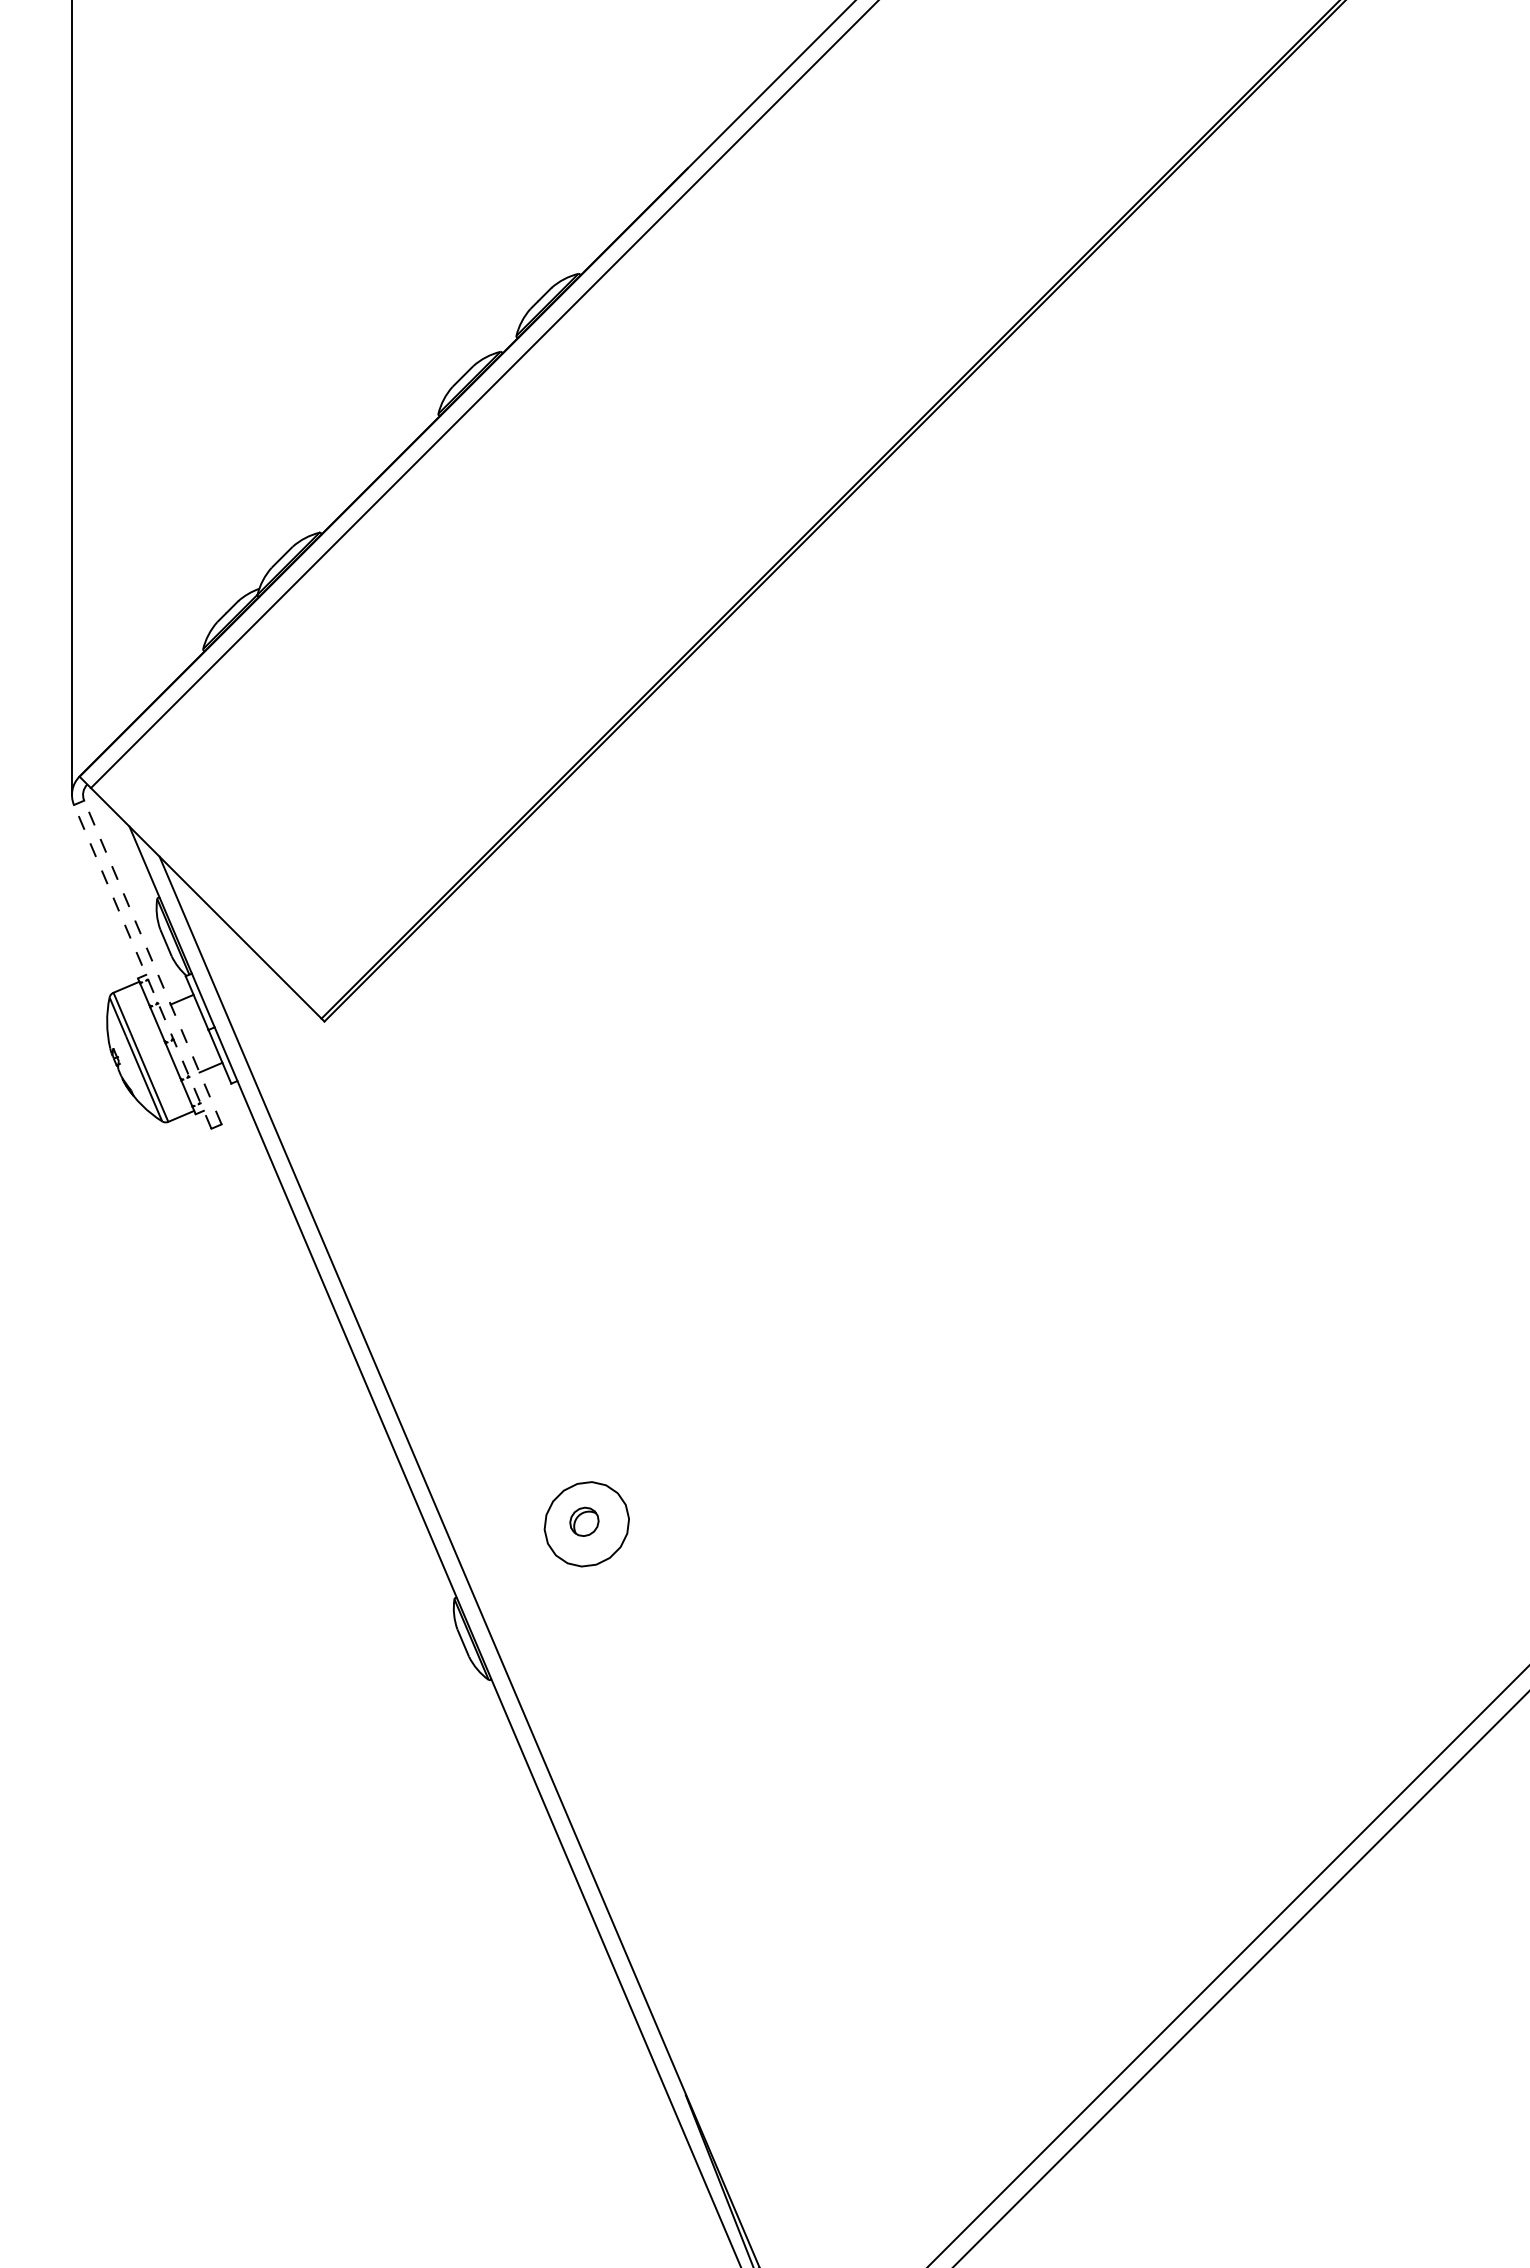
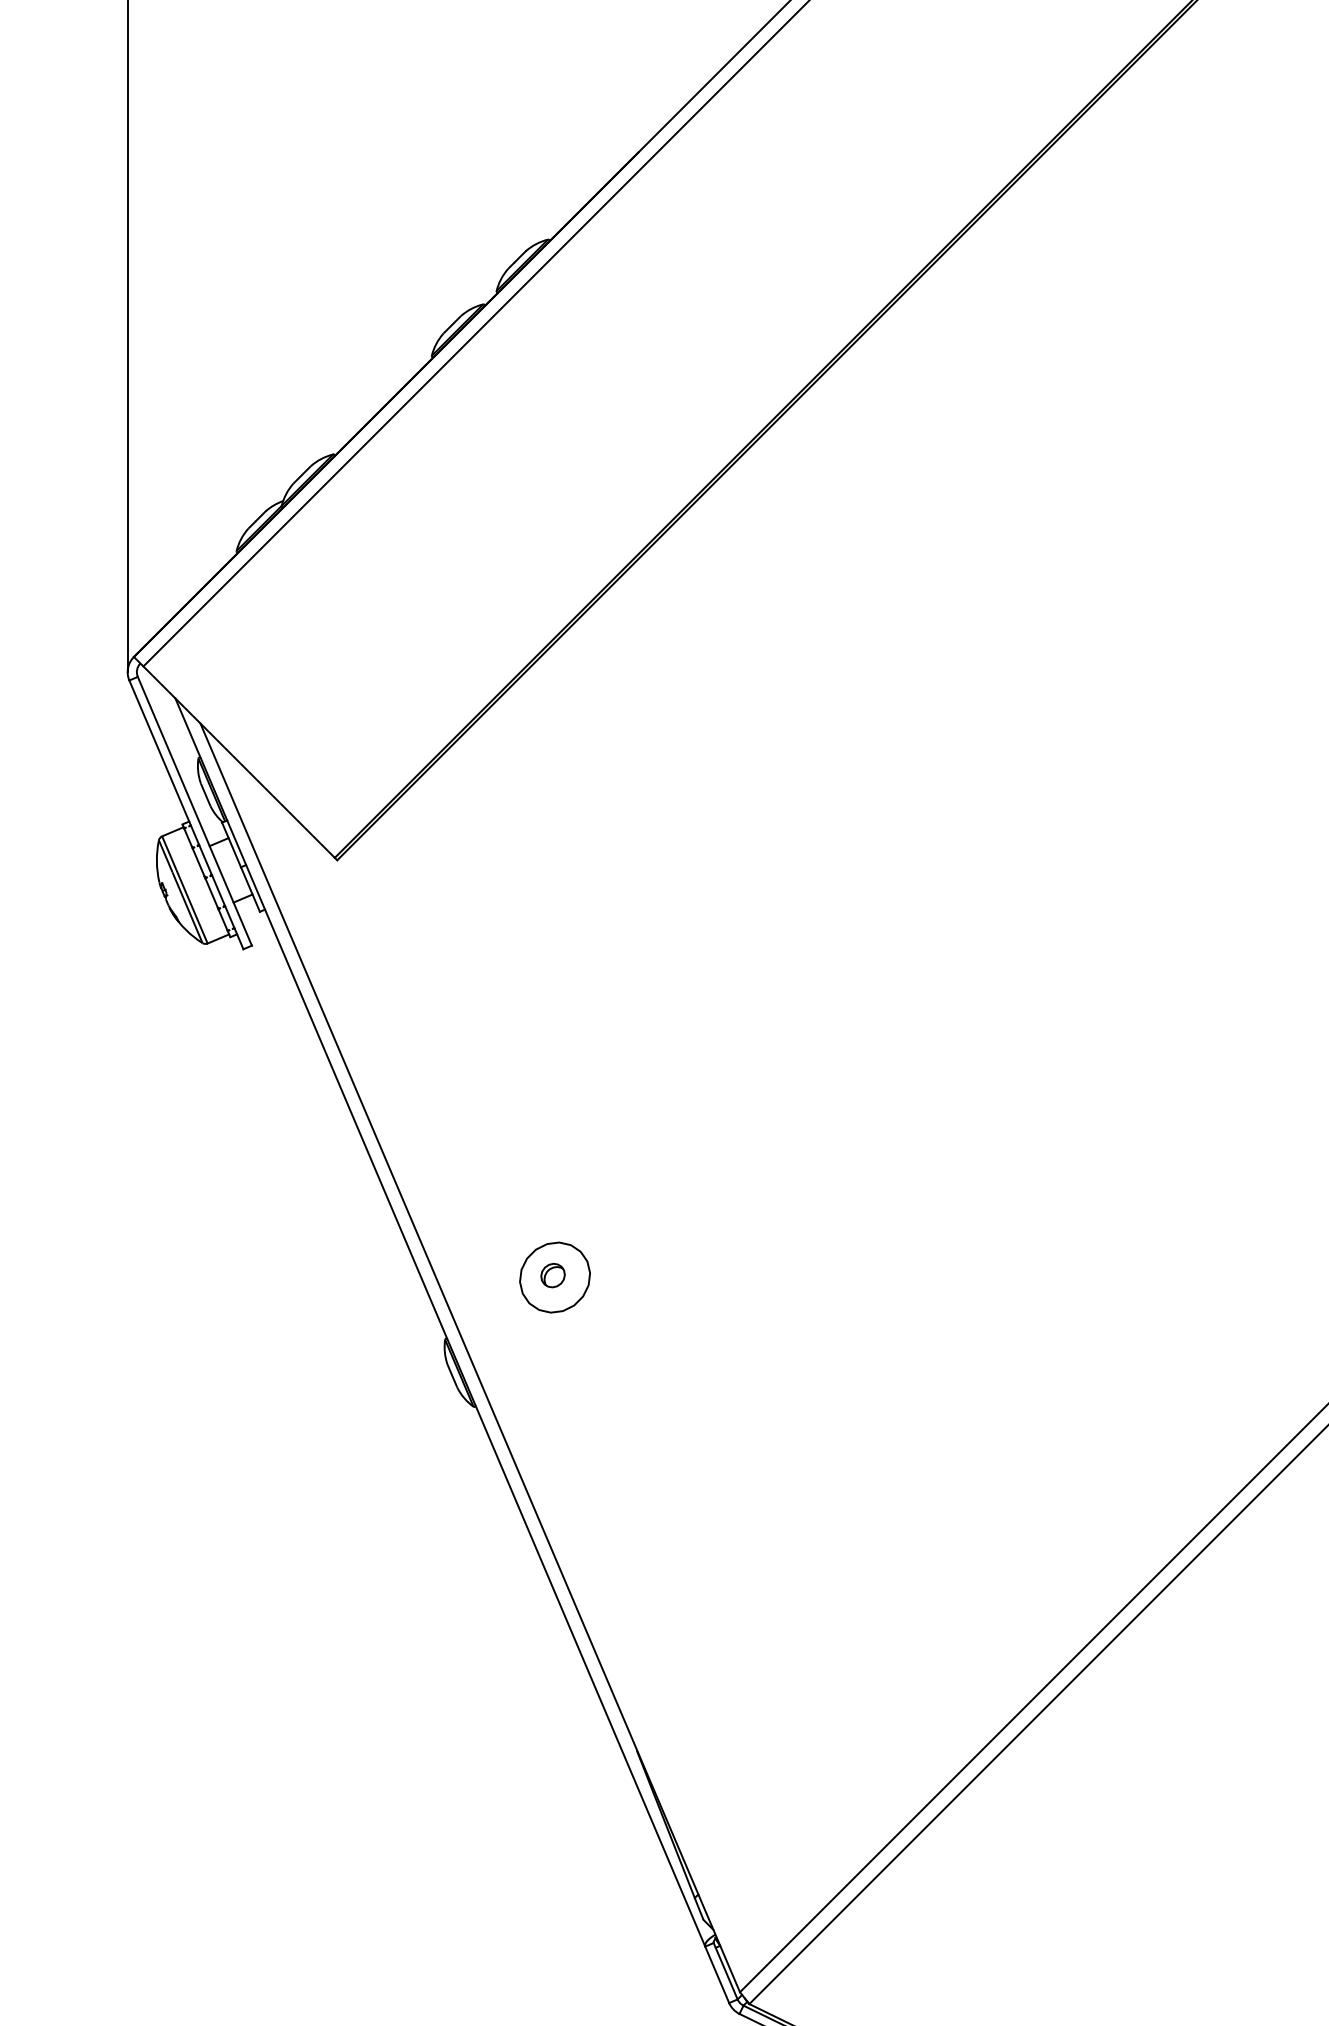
line: (152, 962) -> (194, 811), dashed -> solid
line: (142, 966) -> (186, 814), dashed -> solid

